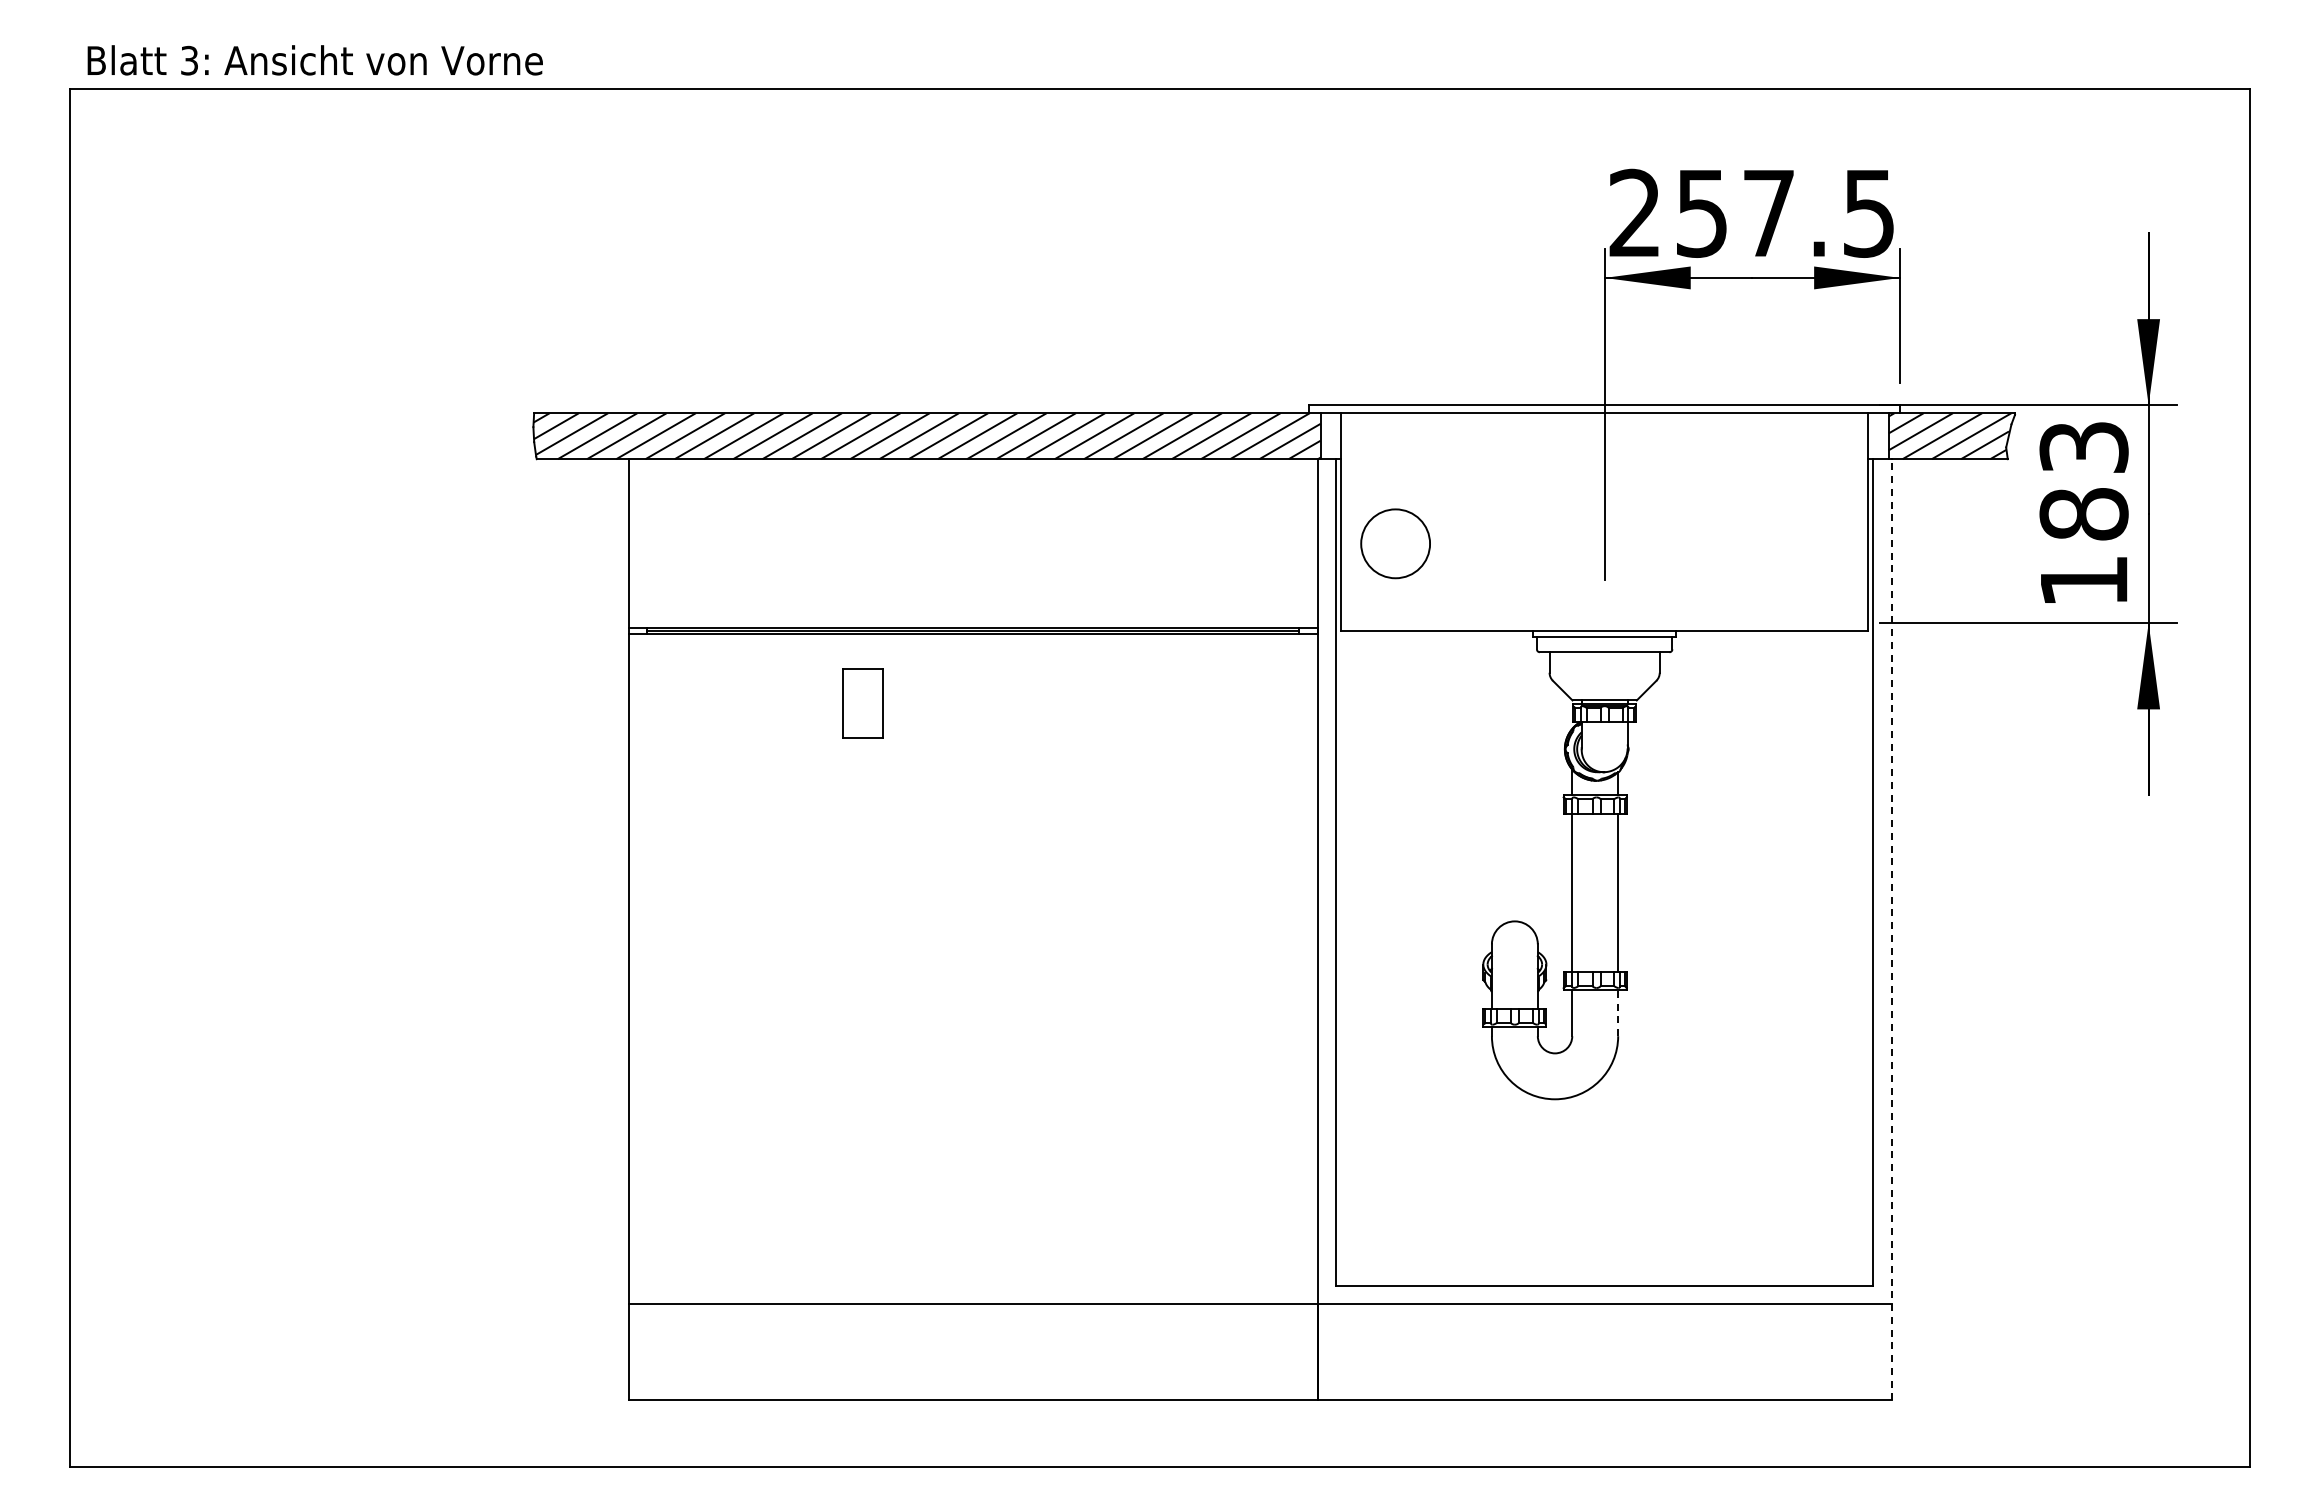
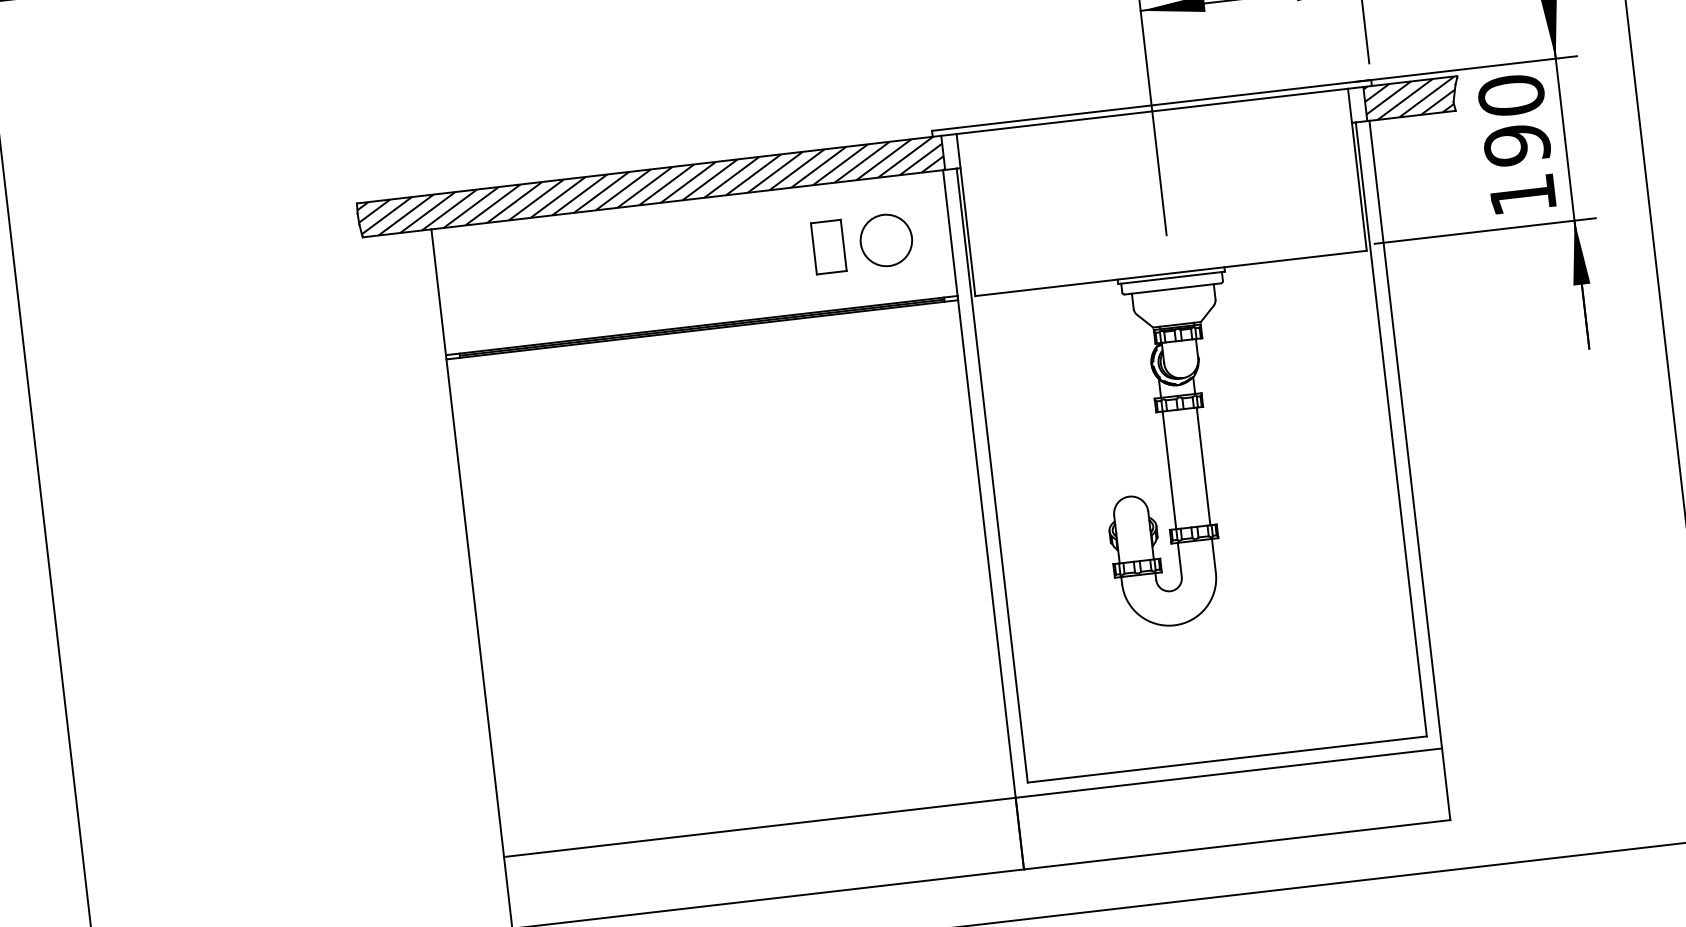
text: (2083, 480) -> (1513, 120), 183 -> 190
circle: (1395, 543) -> (886, 240), moved
part: (862, 703) -> (828, 246), moved
line: (1891, 929) -> (1409, 470), dashed -> solid
line: (1618, 1013) -> (1214, 556), dashed -> solid

